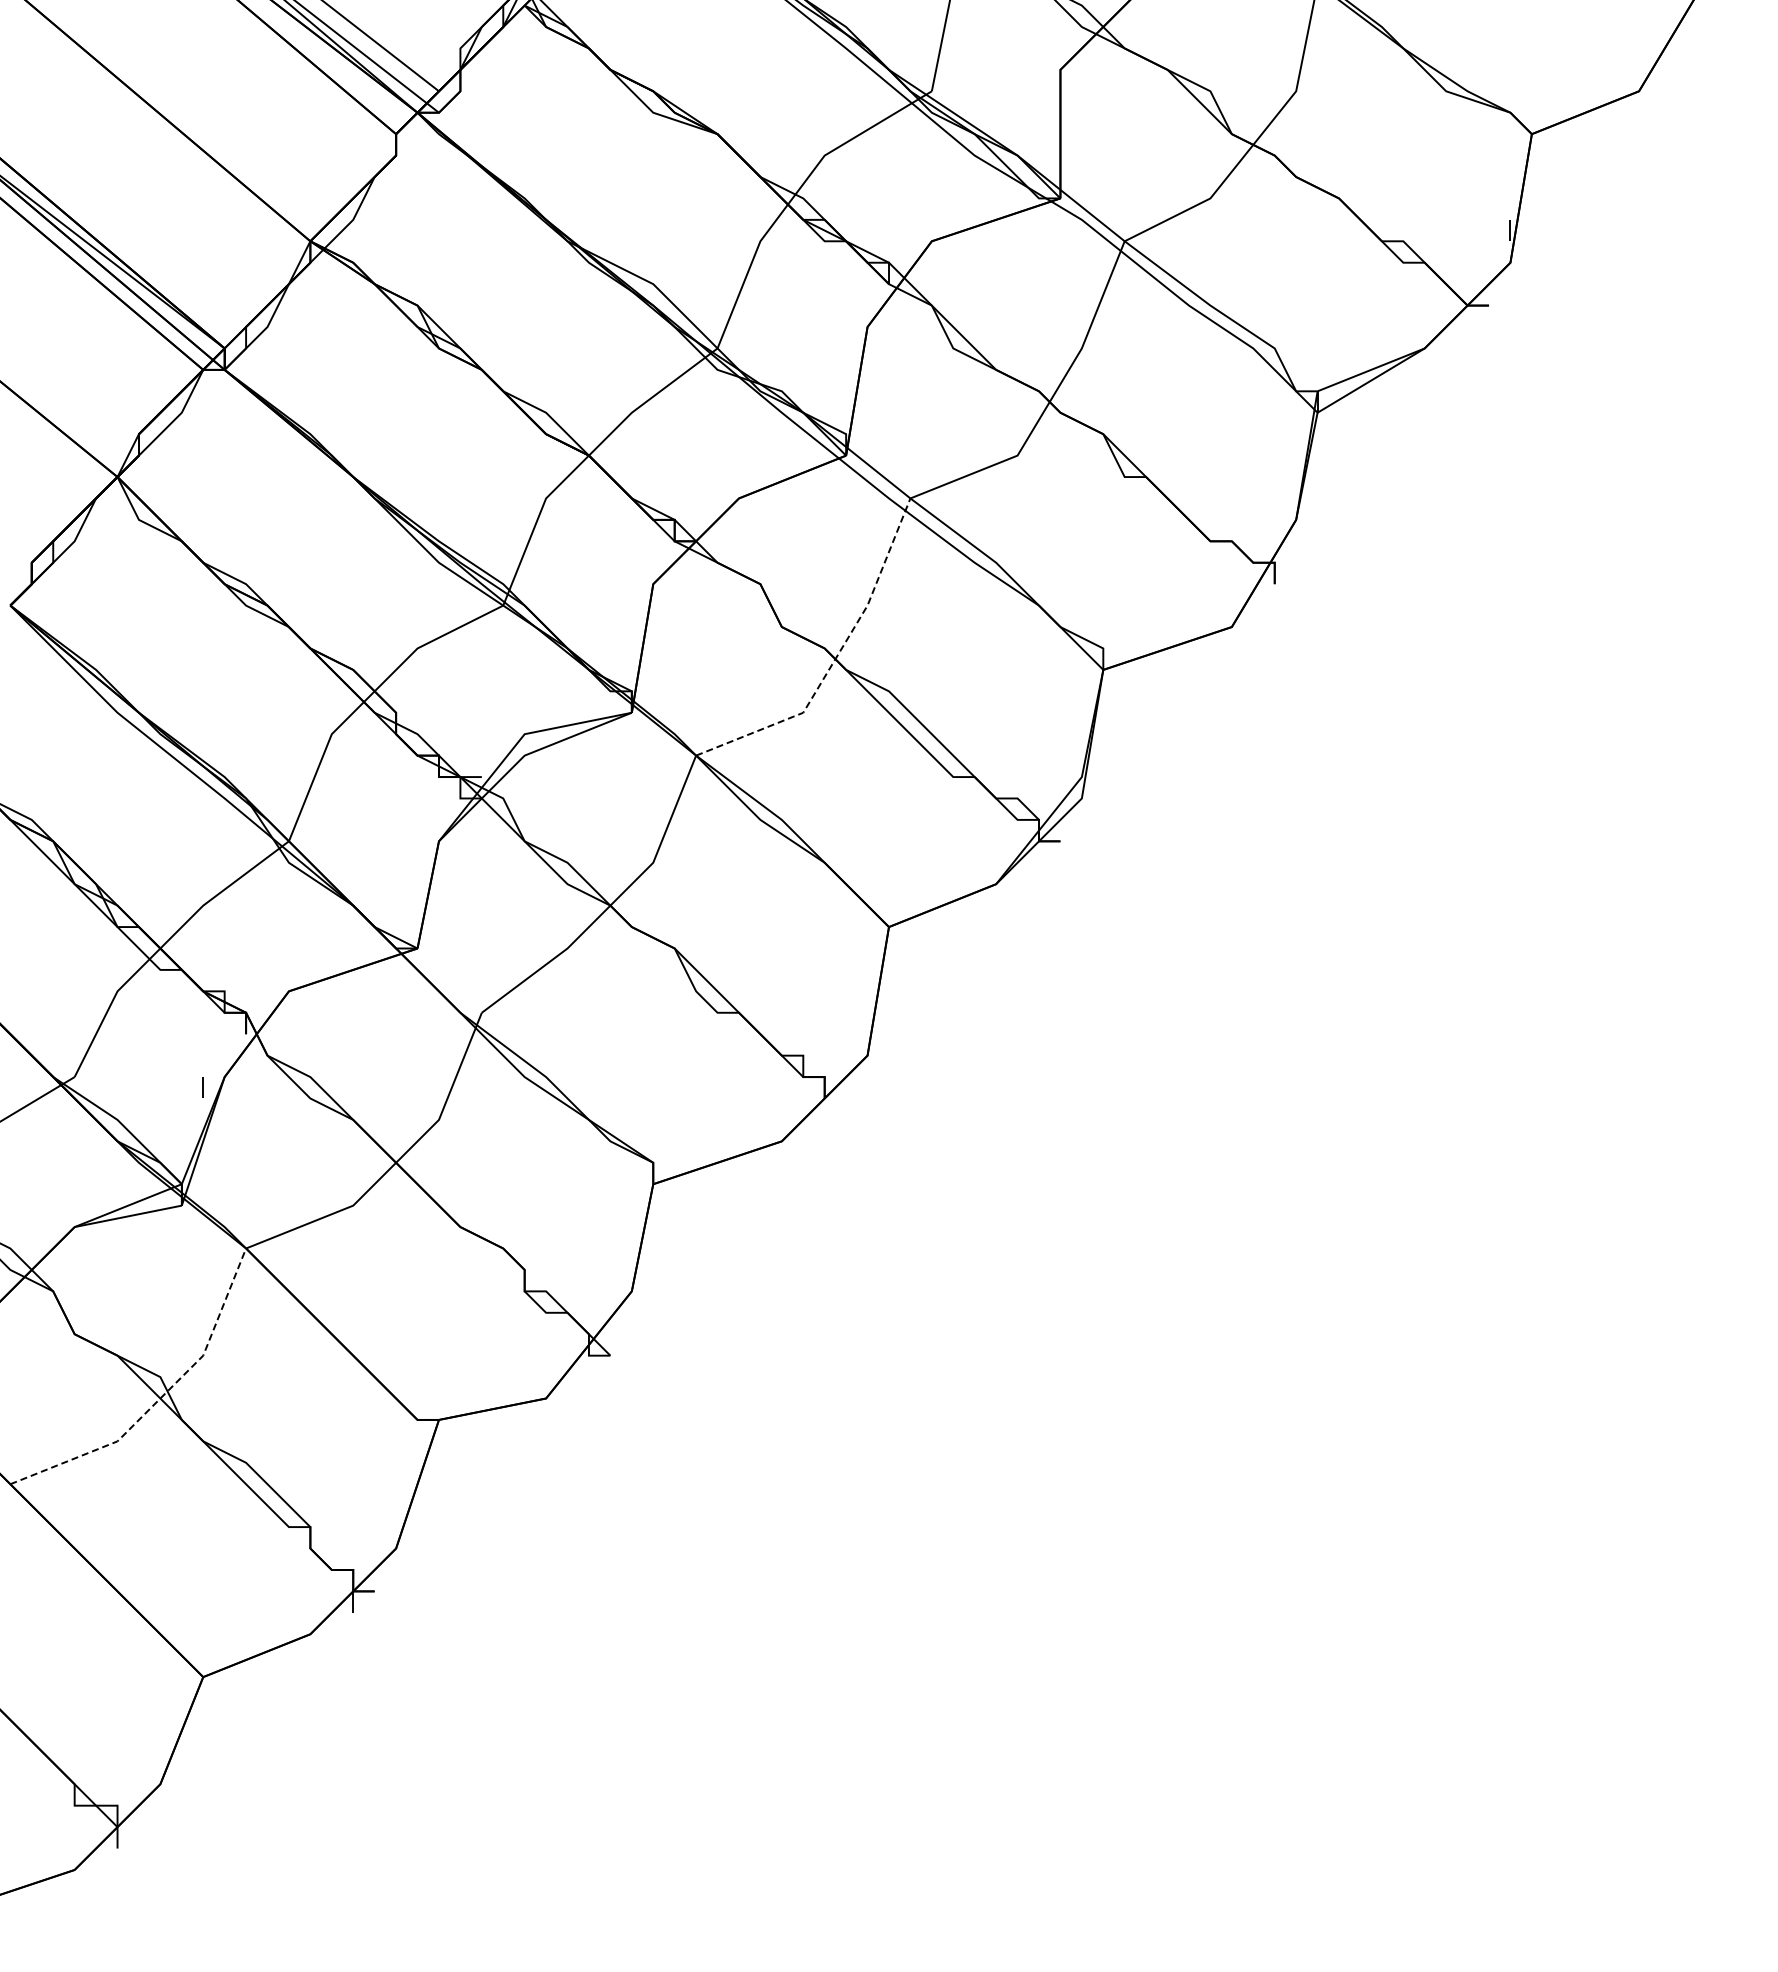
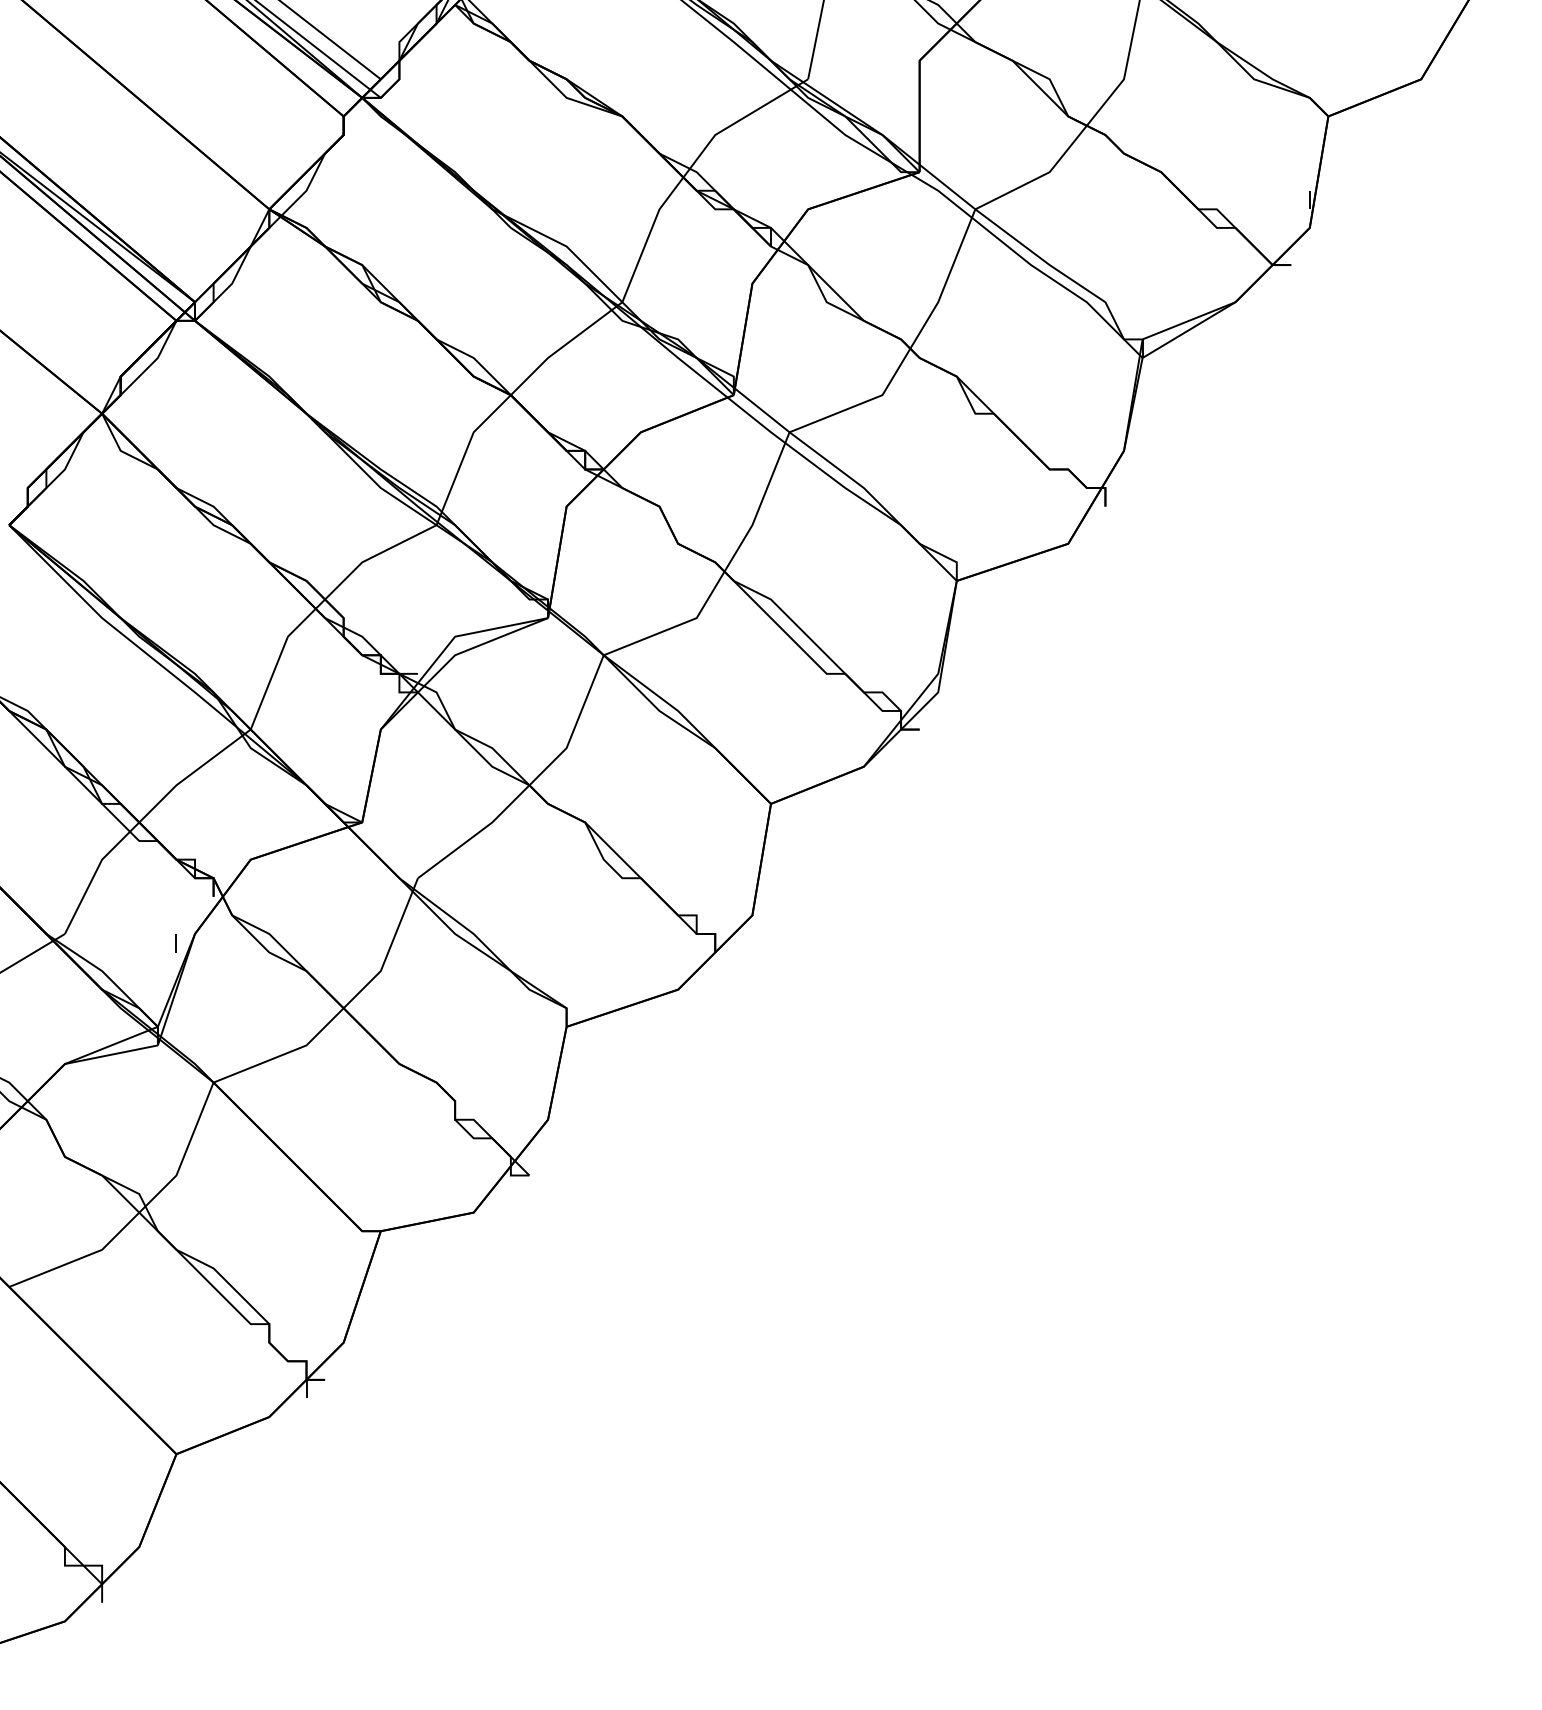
line: (835, 658) -> (724, 571), dashed -> solid
line: (160, 1398) -> (139, 1212), dashed -> solid

